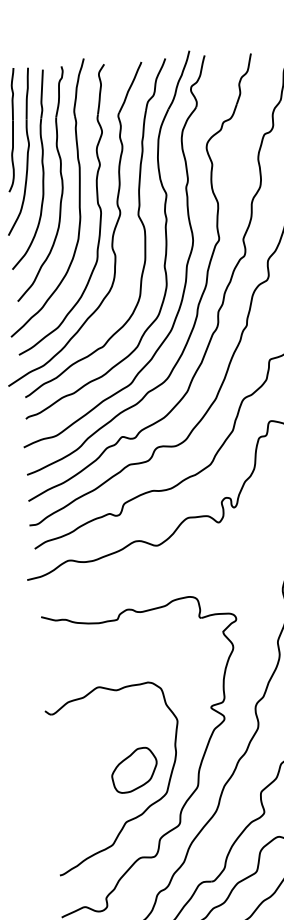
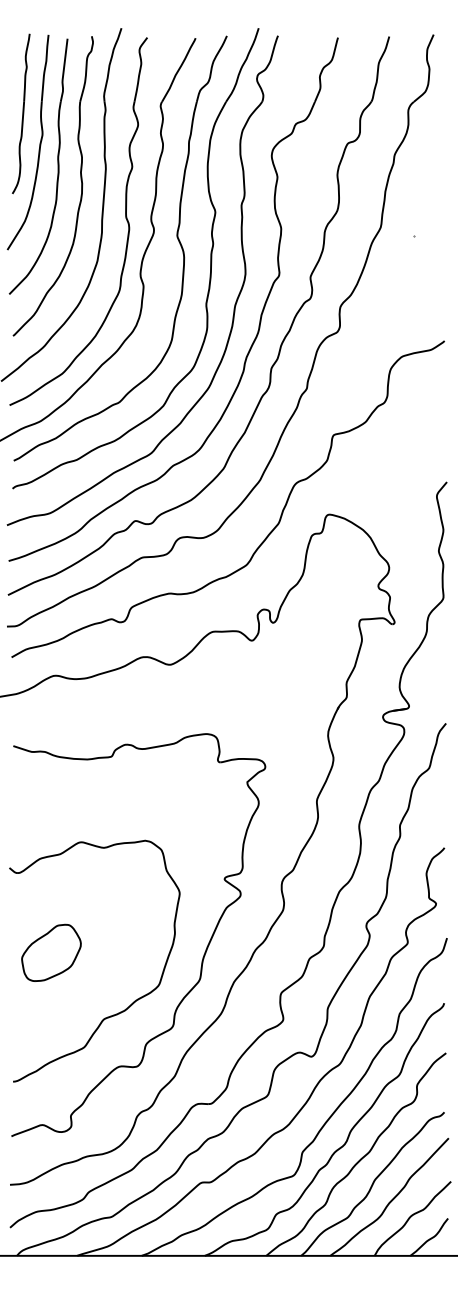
part: (134, 769) -> (51, 952), moved

